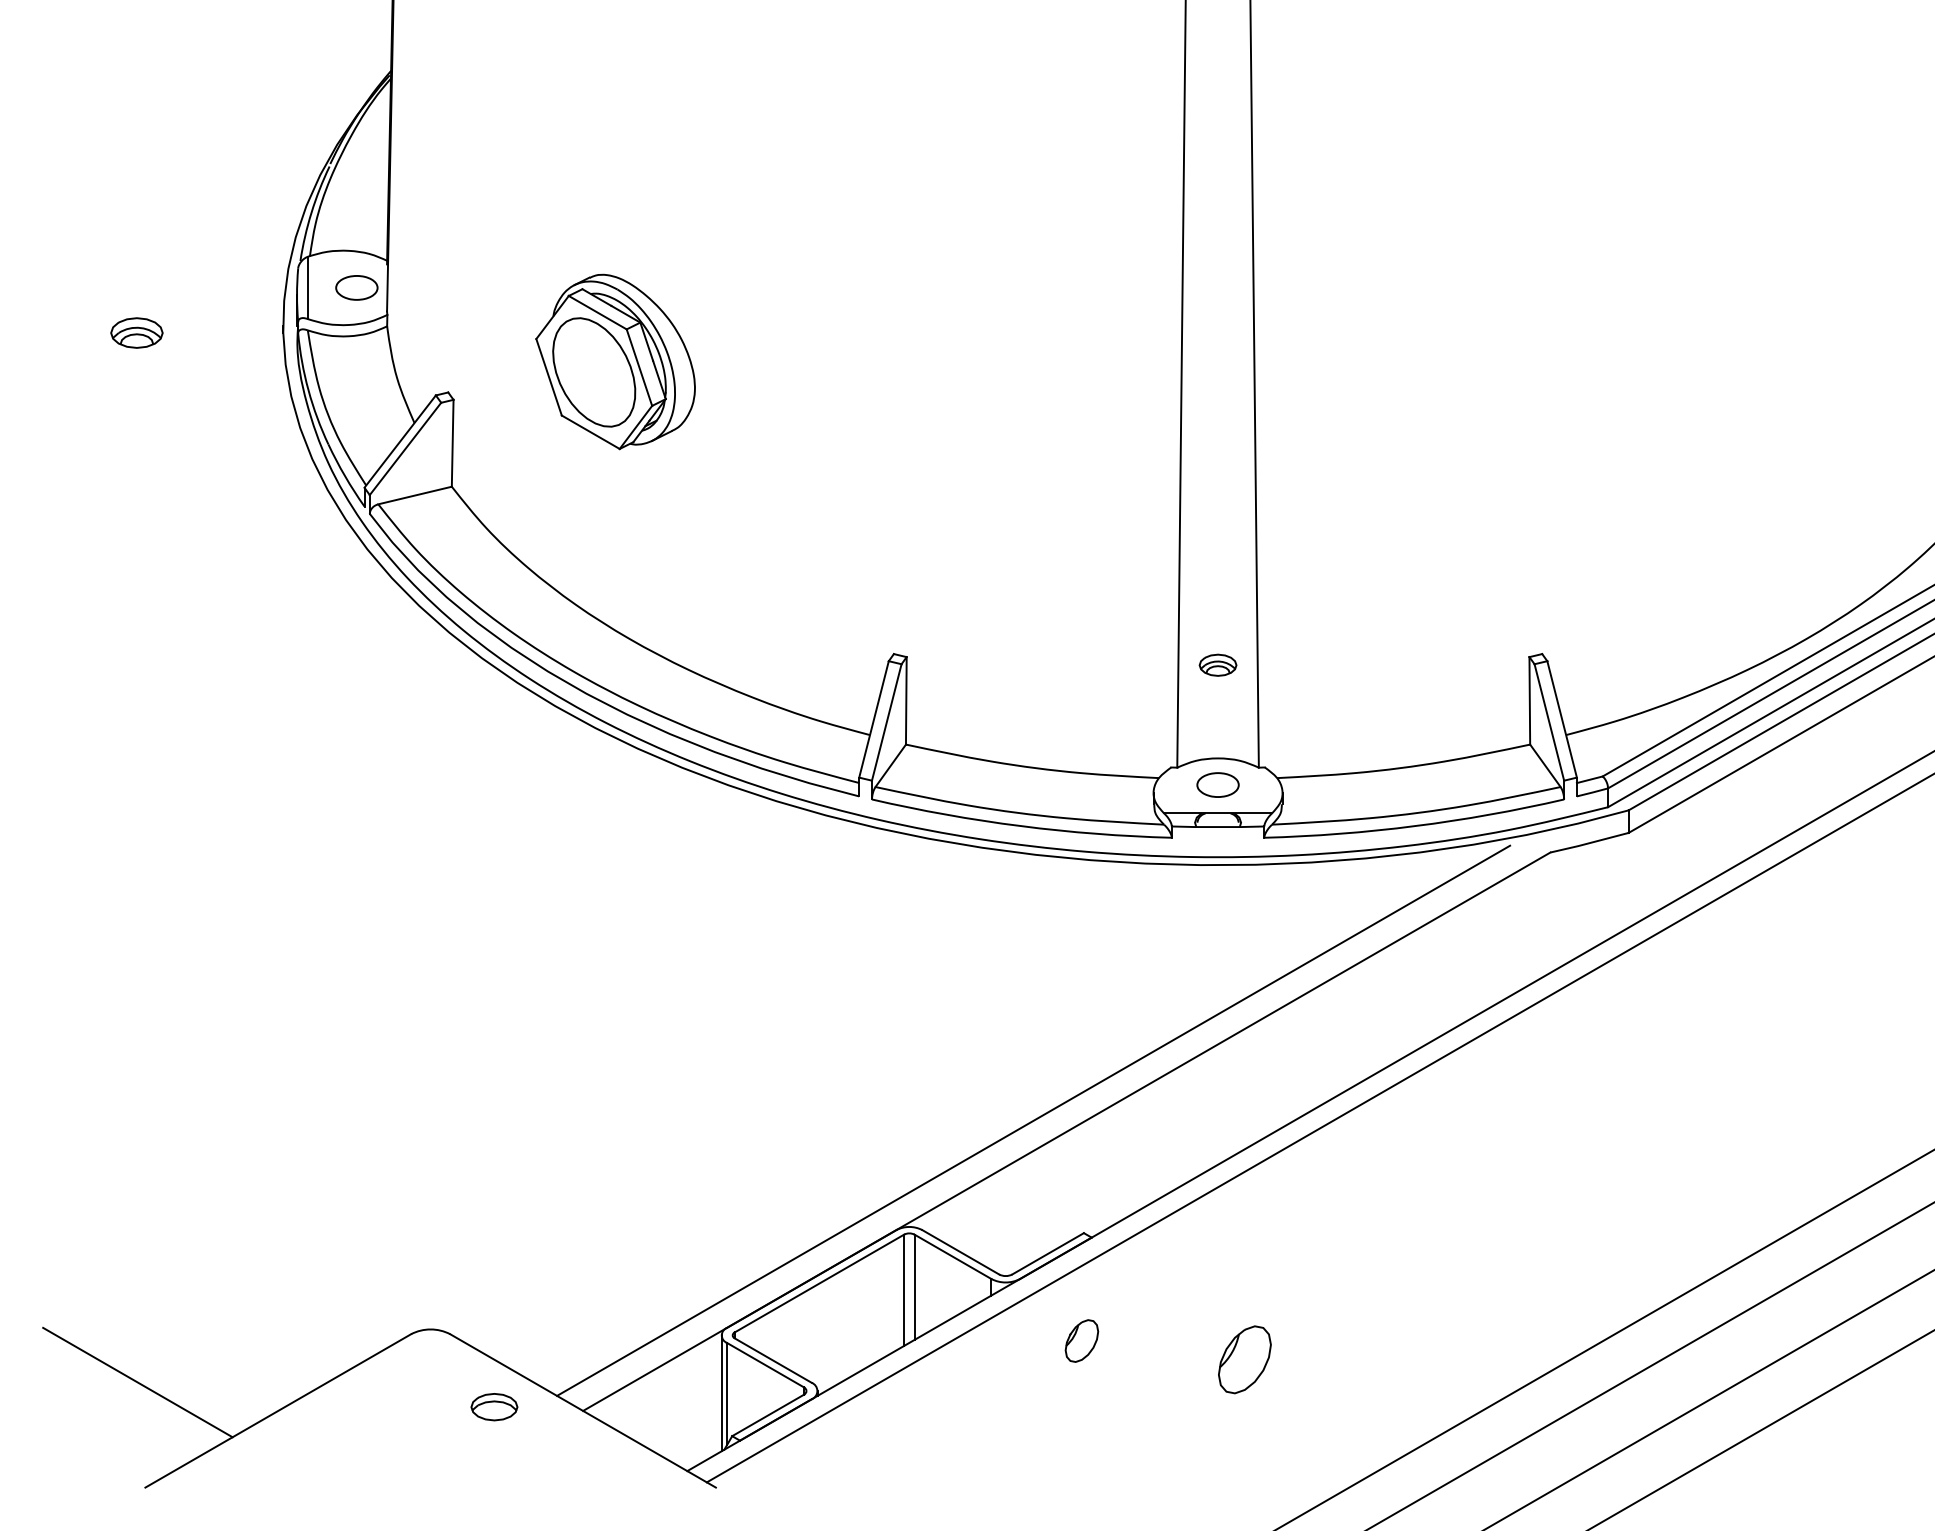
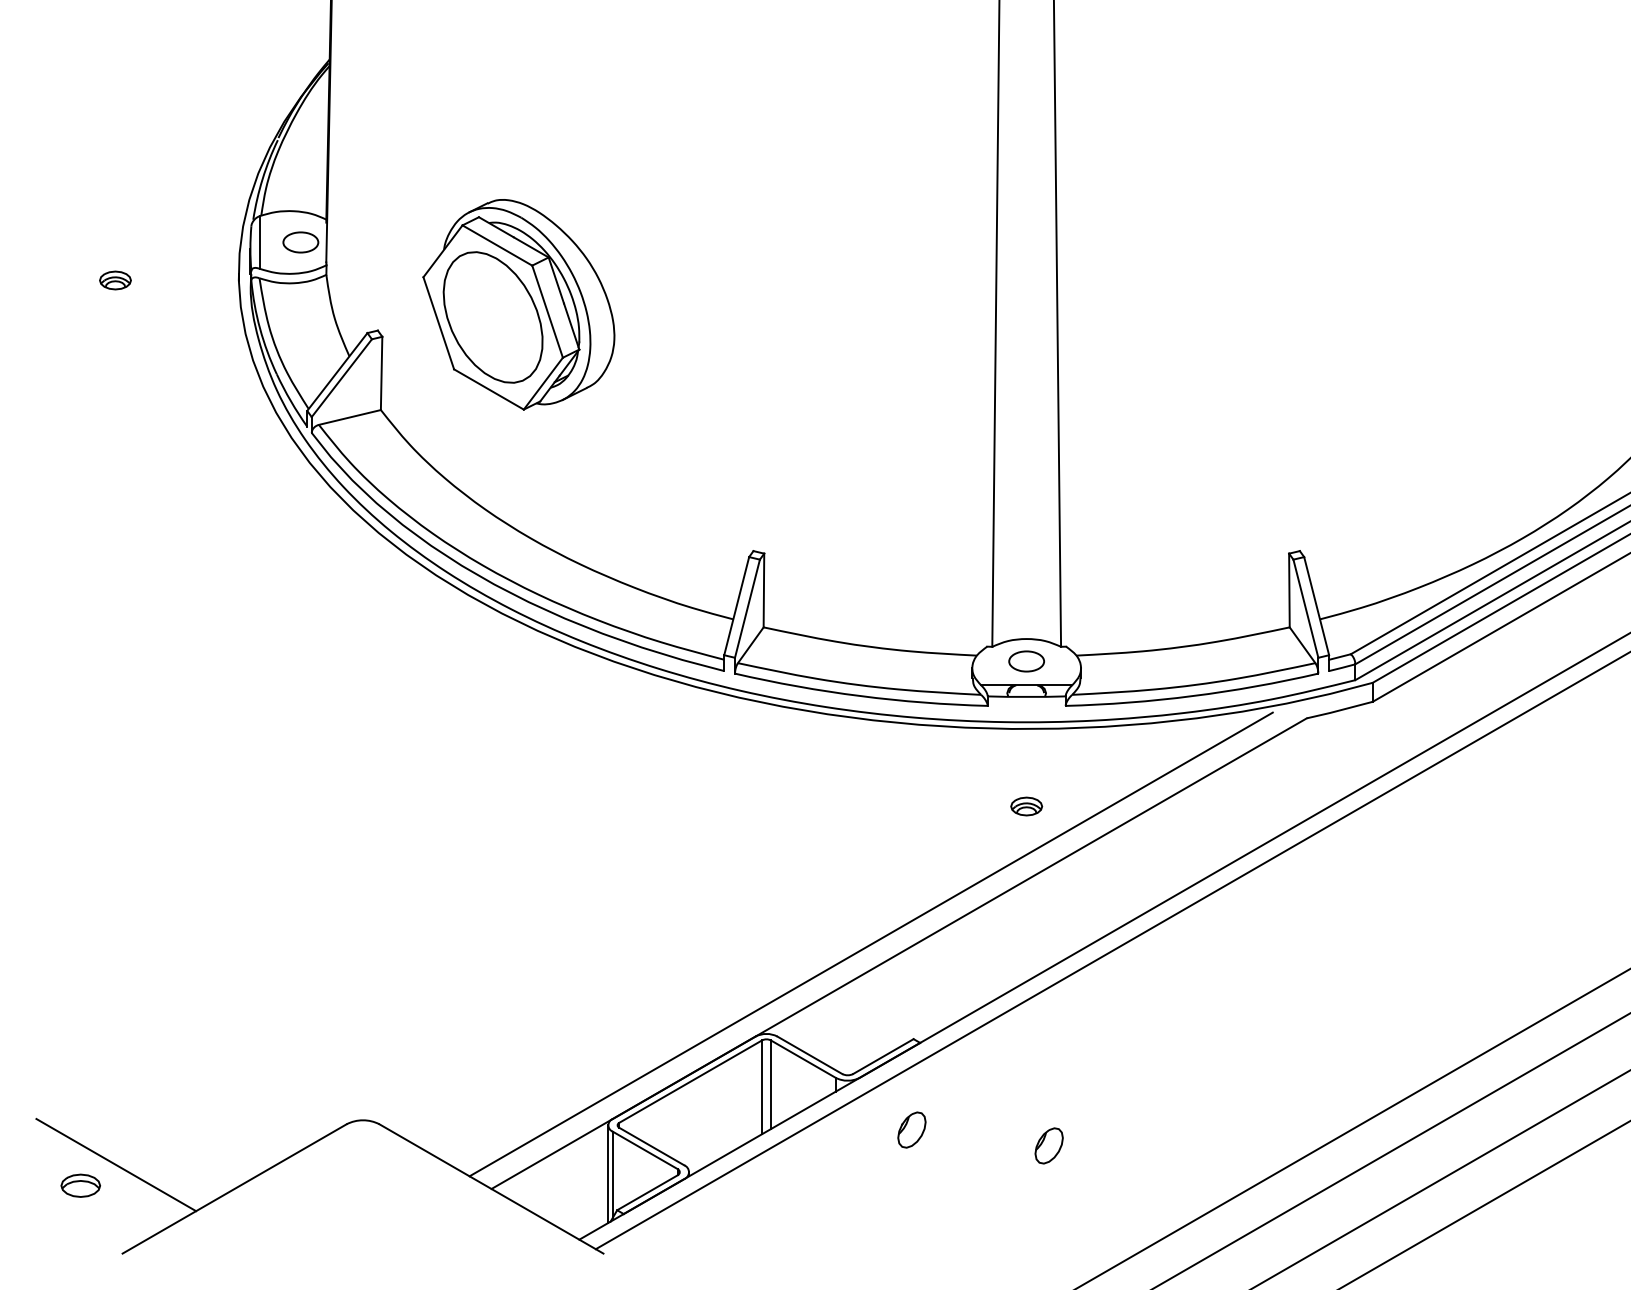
part: (136, 333) -> (115, 280), size x0.71
part: (615, 361) -> (518, 304), size x1.43
part: (1217, 665) -> (1026, 806), moved
part: (1243, 1359) -> (1048, 1145), size x0.62
part: (494, 1406) -> (80, 1185), moved

